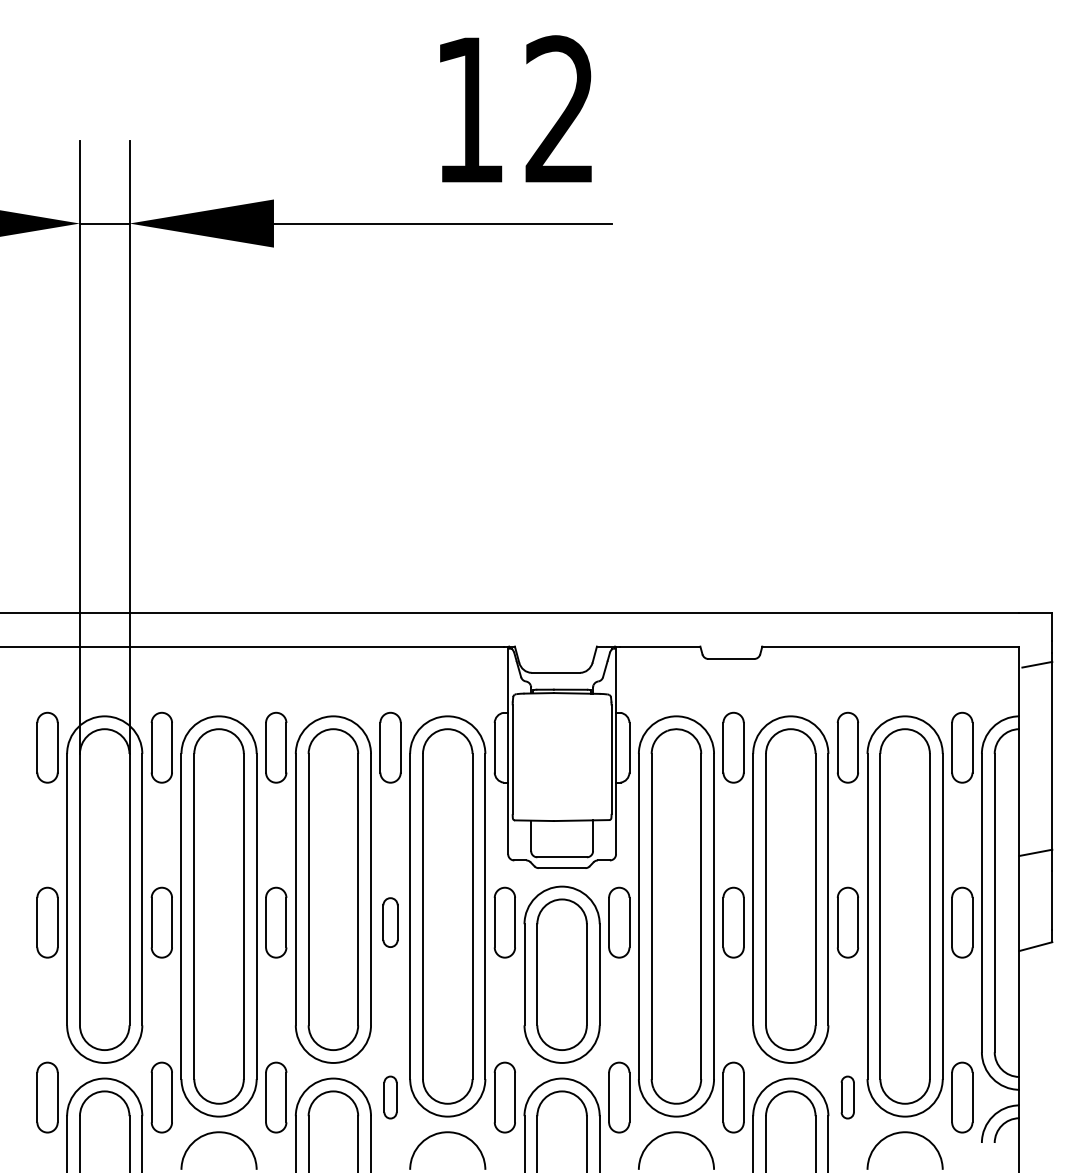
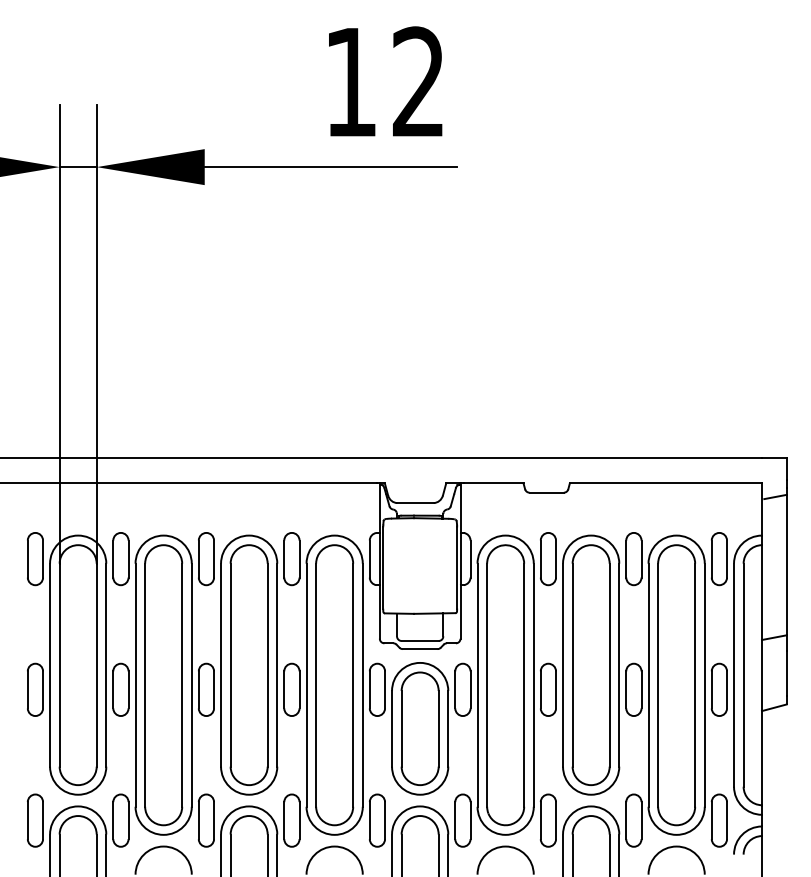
part: (390, 922) -> (291, 689), size x1.43
part: (390, 1097) -> (291, 820), size x1.67
part: (847, 1097) -> (633, 820), size x1.67

